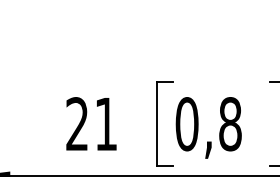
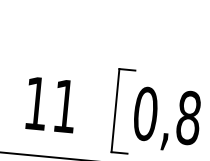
text: (76, 123) -> (35, 102), 21 -> 11

